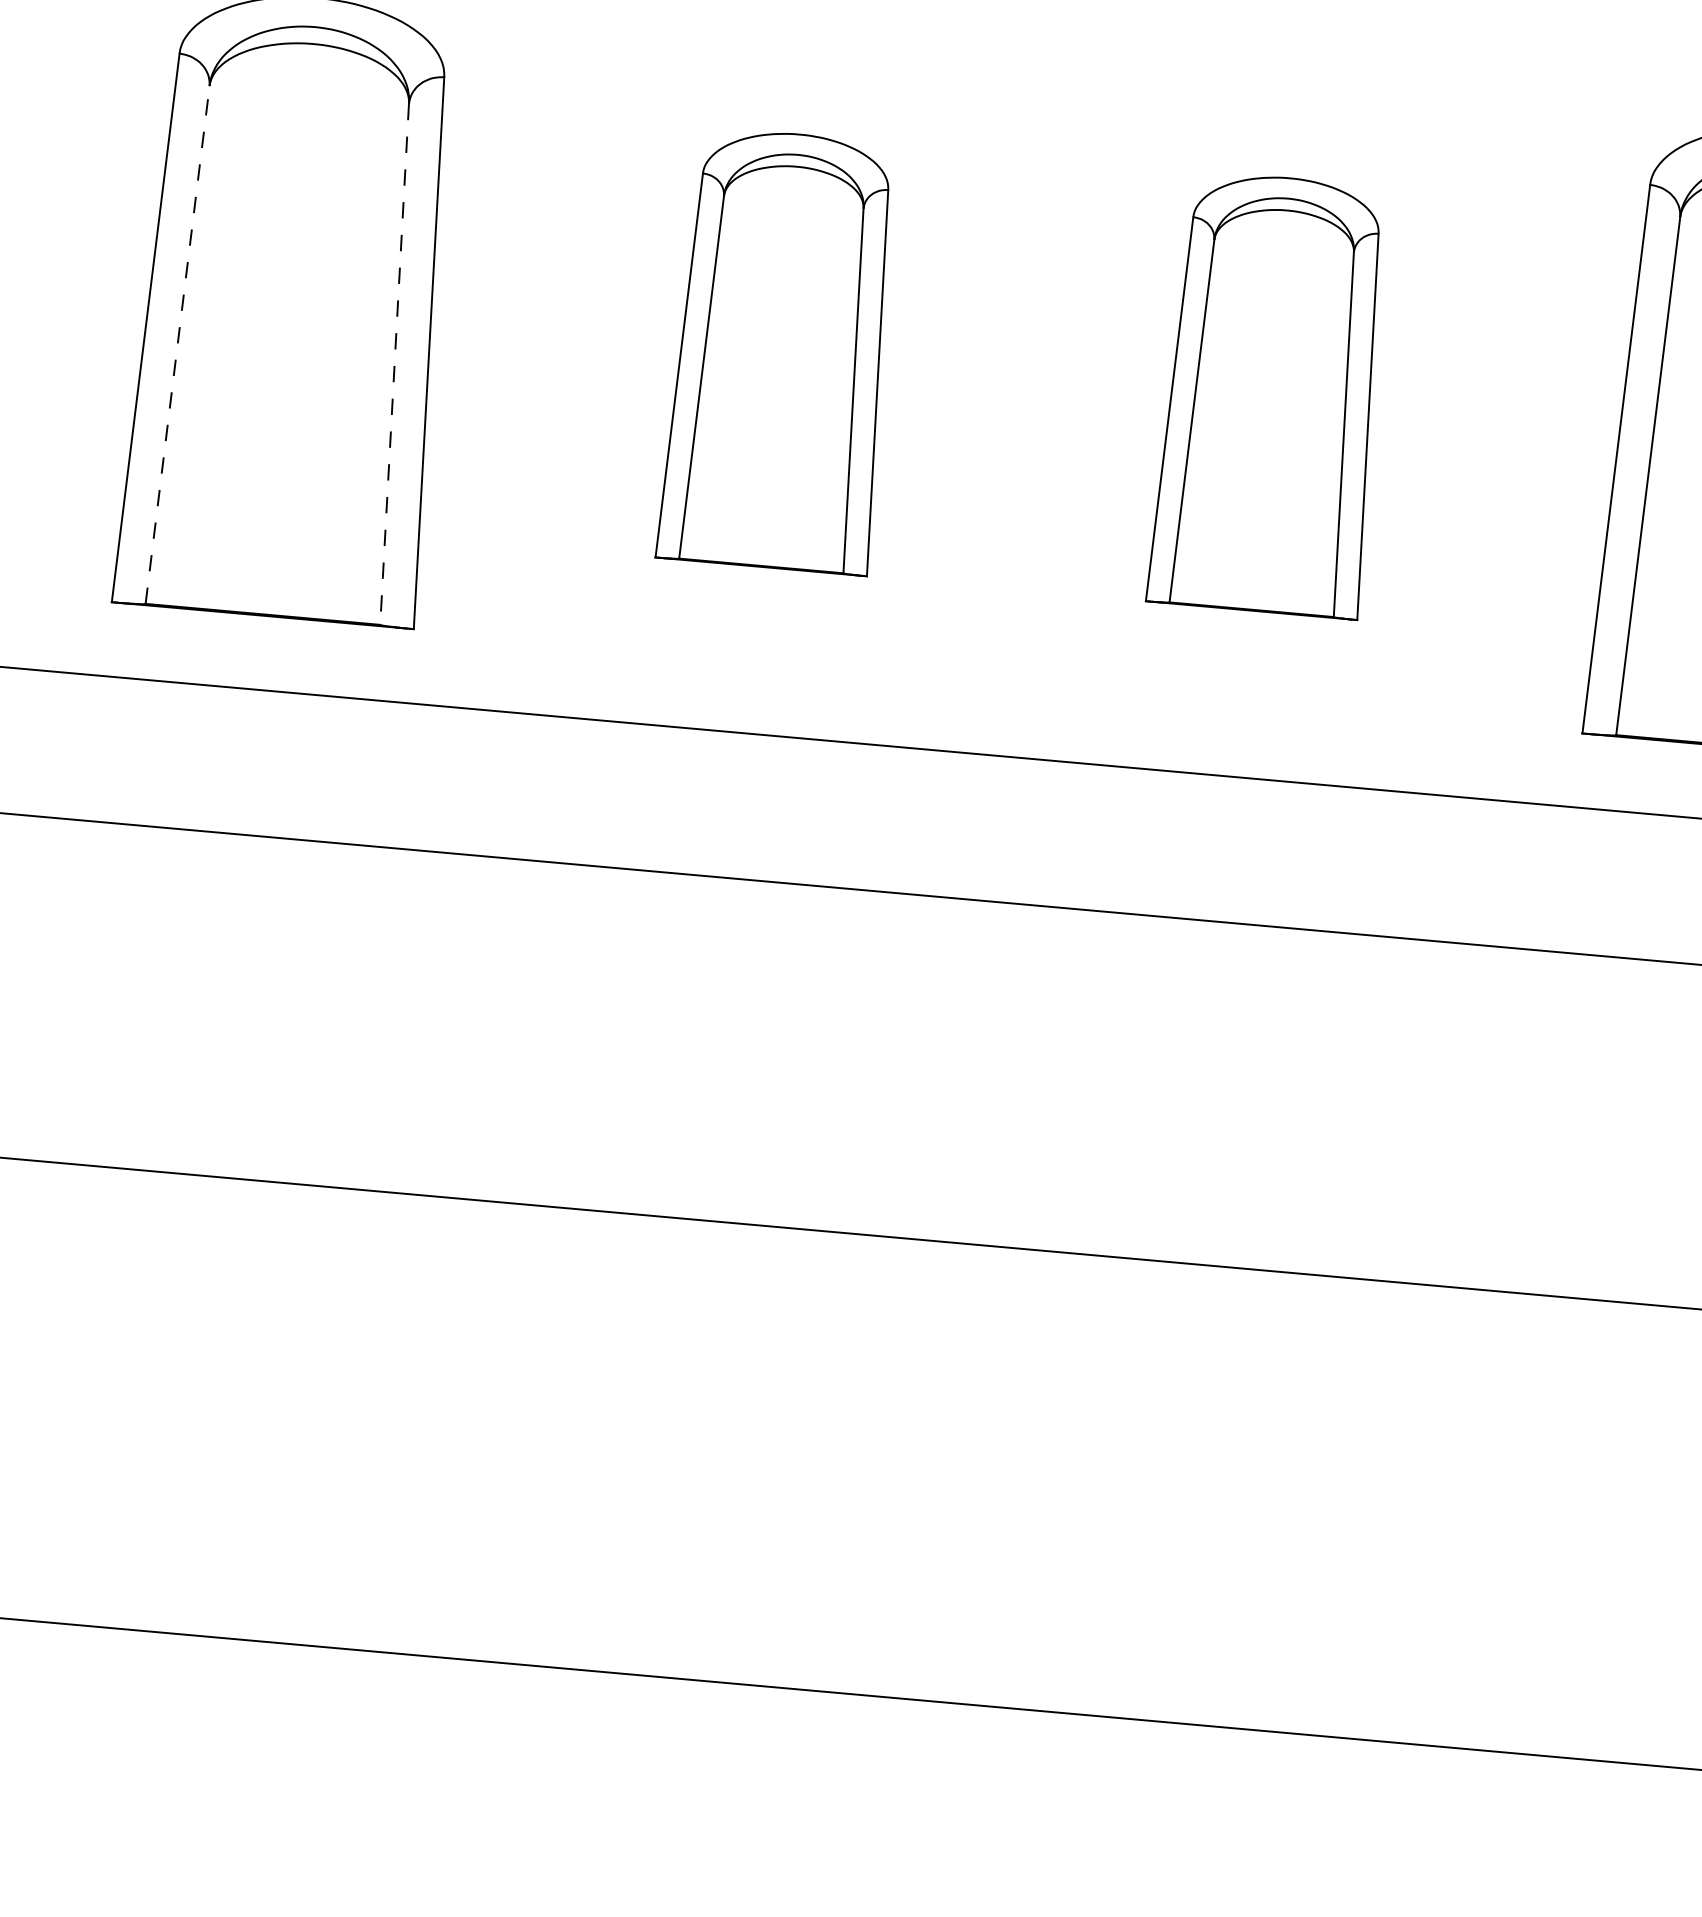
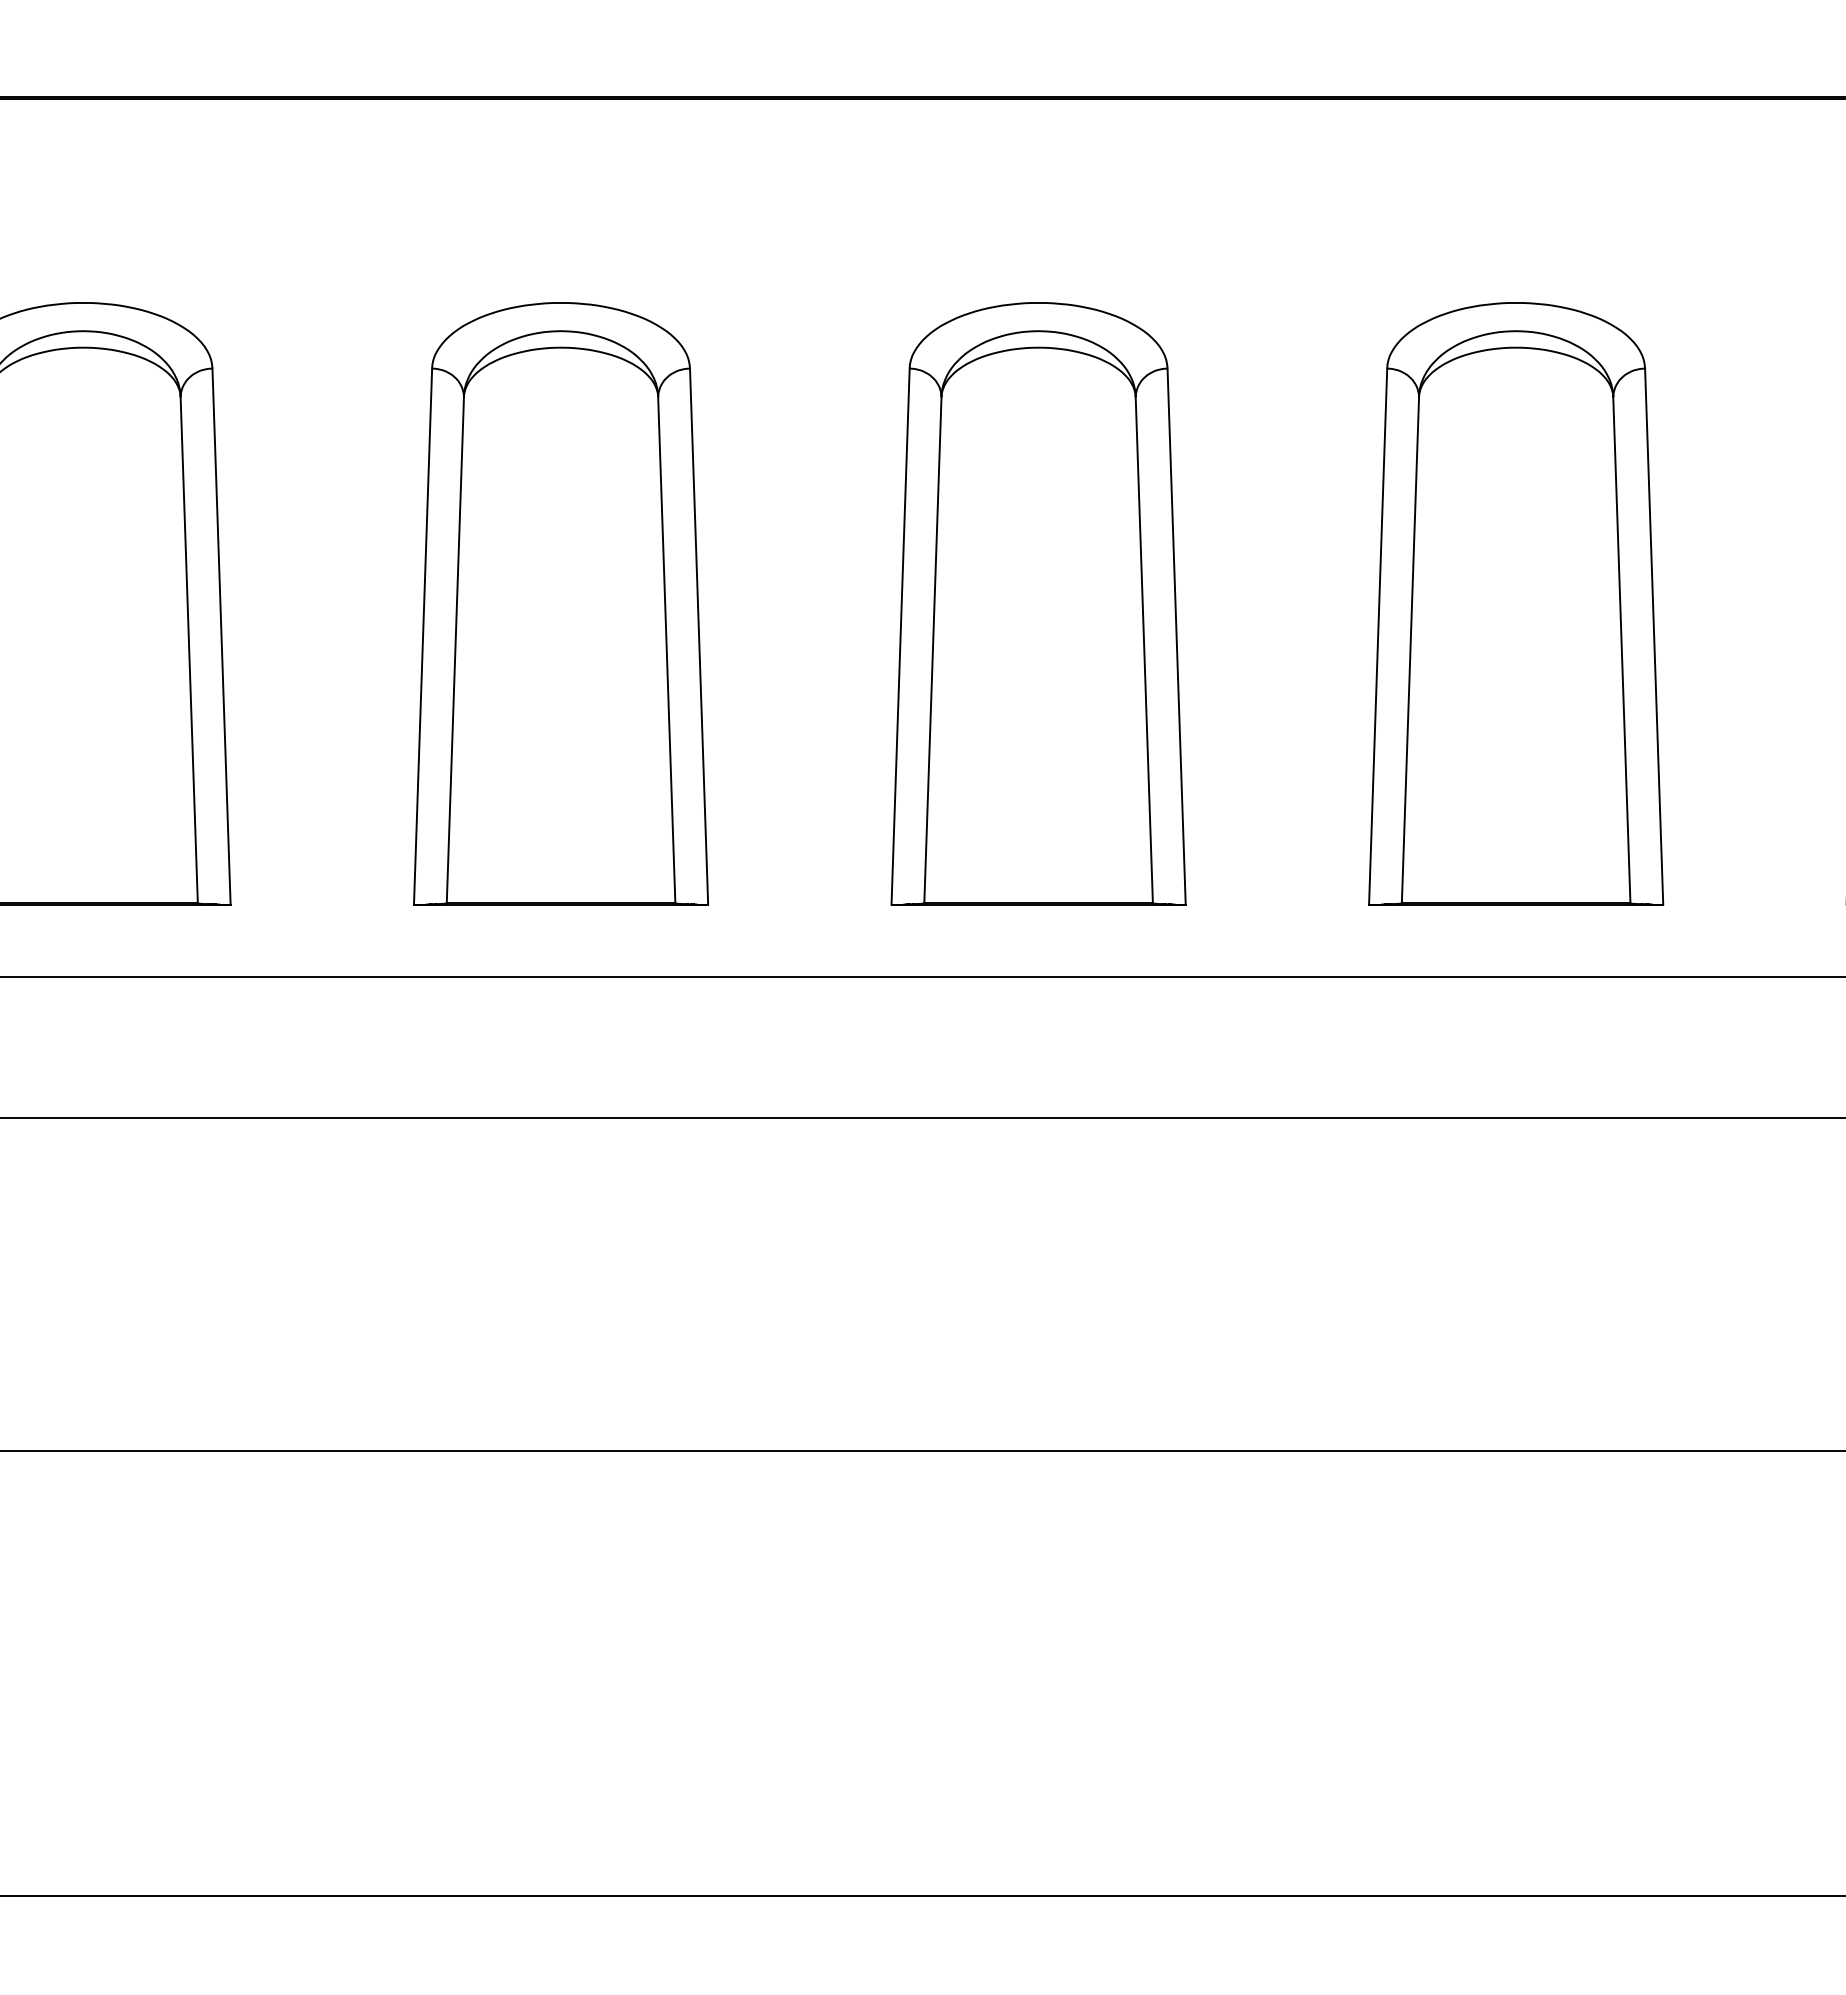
line: (177, 344) -> (455, 649), dashed -> solid
part: (780, 350) -> (1038, 603), size x1.43
line: (394, 364) -> (666, 650), dashed -> solid
part: (1271, 394) -> (1516, 603), size x1.43

